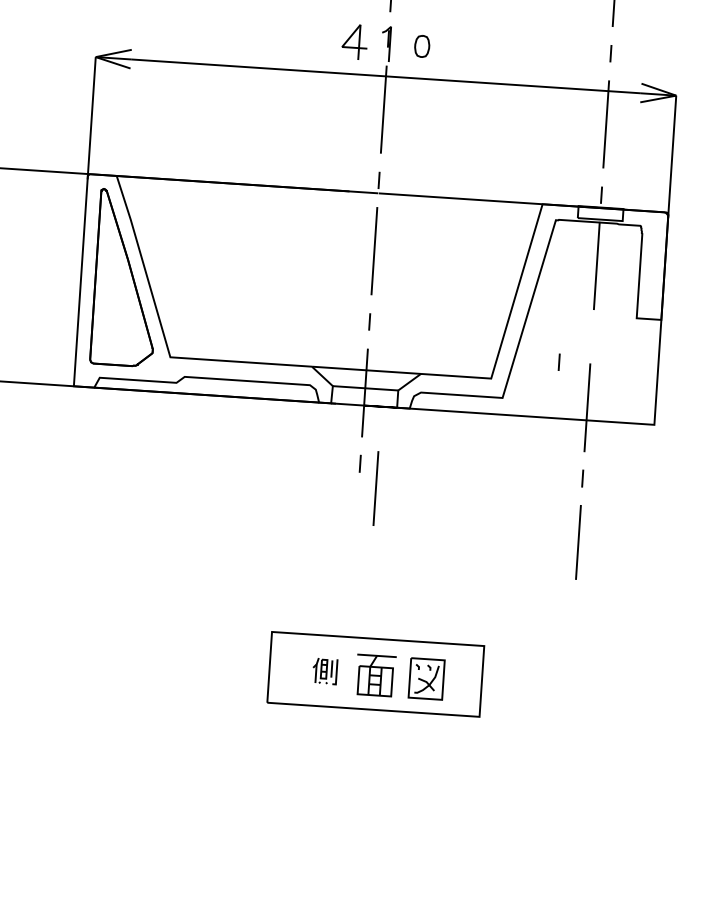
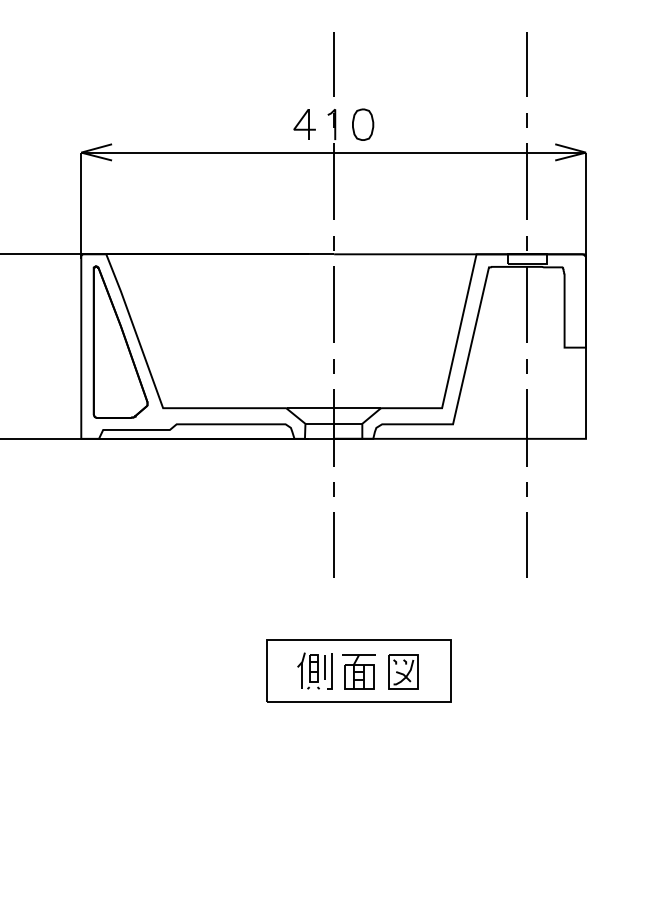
part: (422, 46) -> (363, 124), size x1.67
line: (558, 362) -> (526, 366), moved
line: (375, 487) -> (333, 544), moved
part: (324, 670) -> (314, 670), size x1.67

